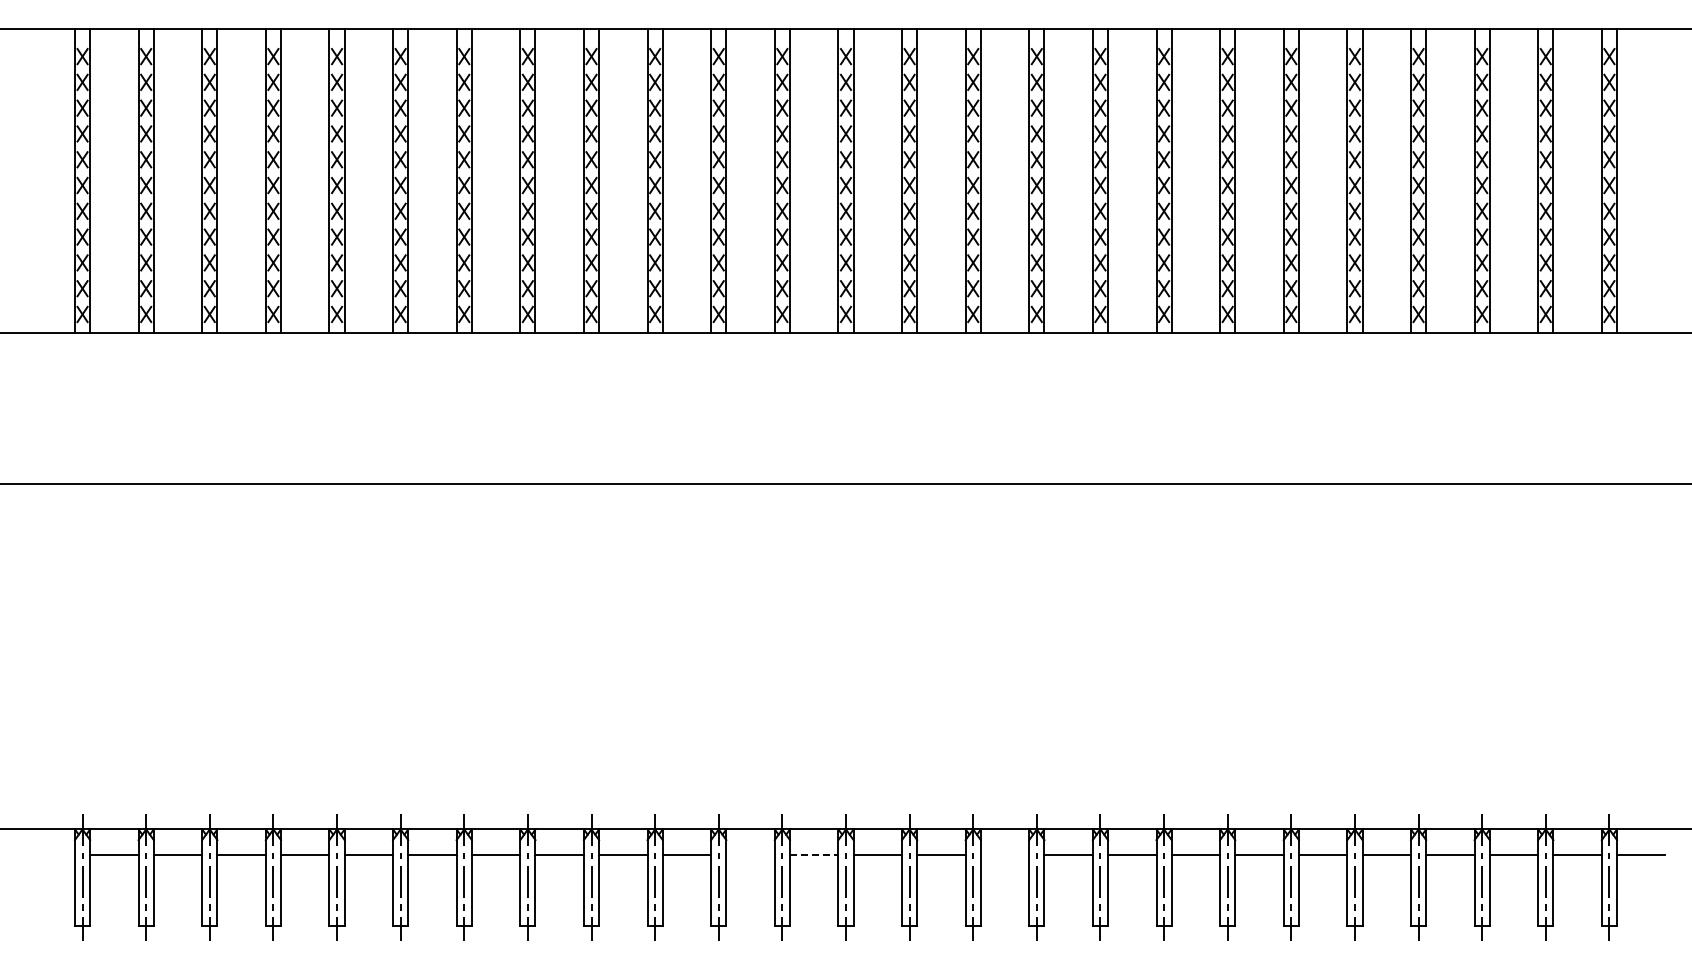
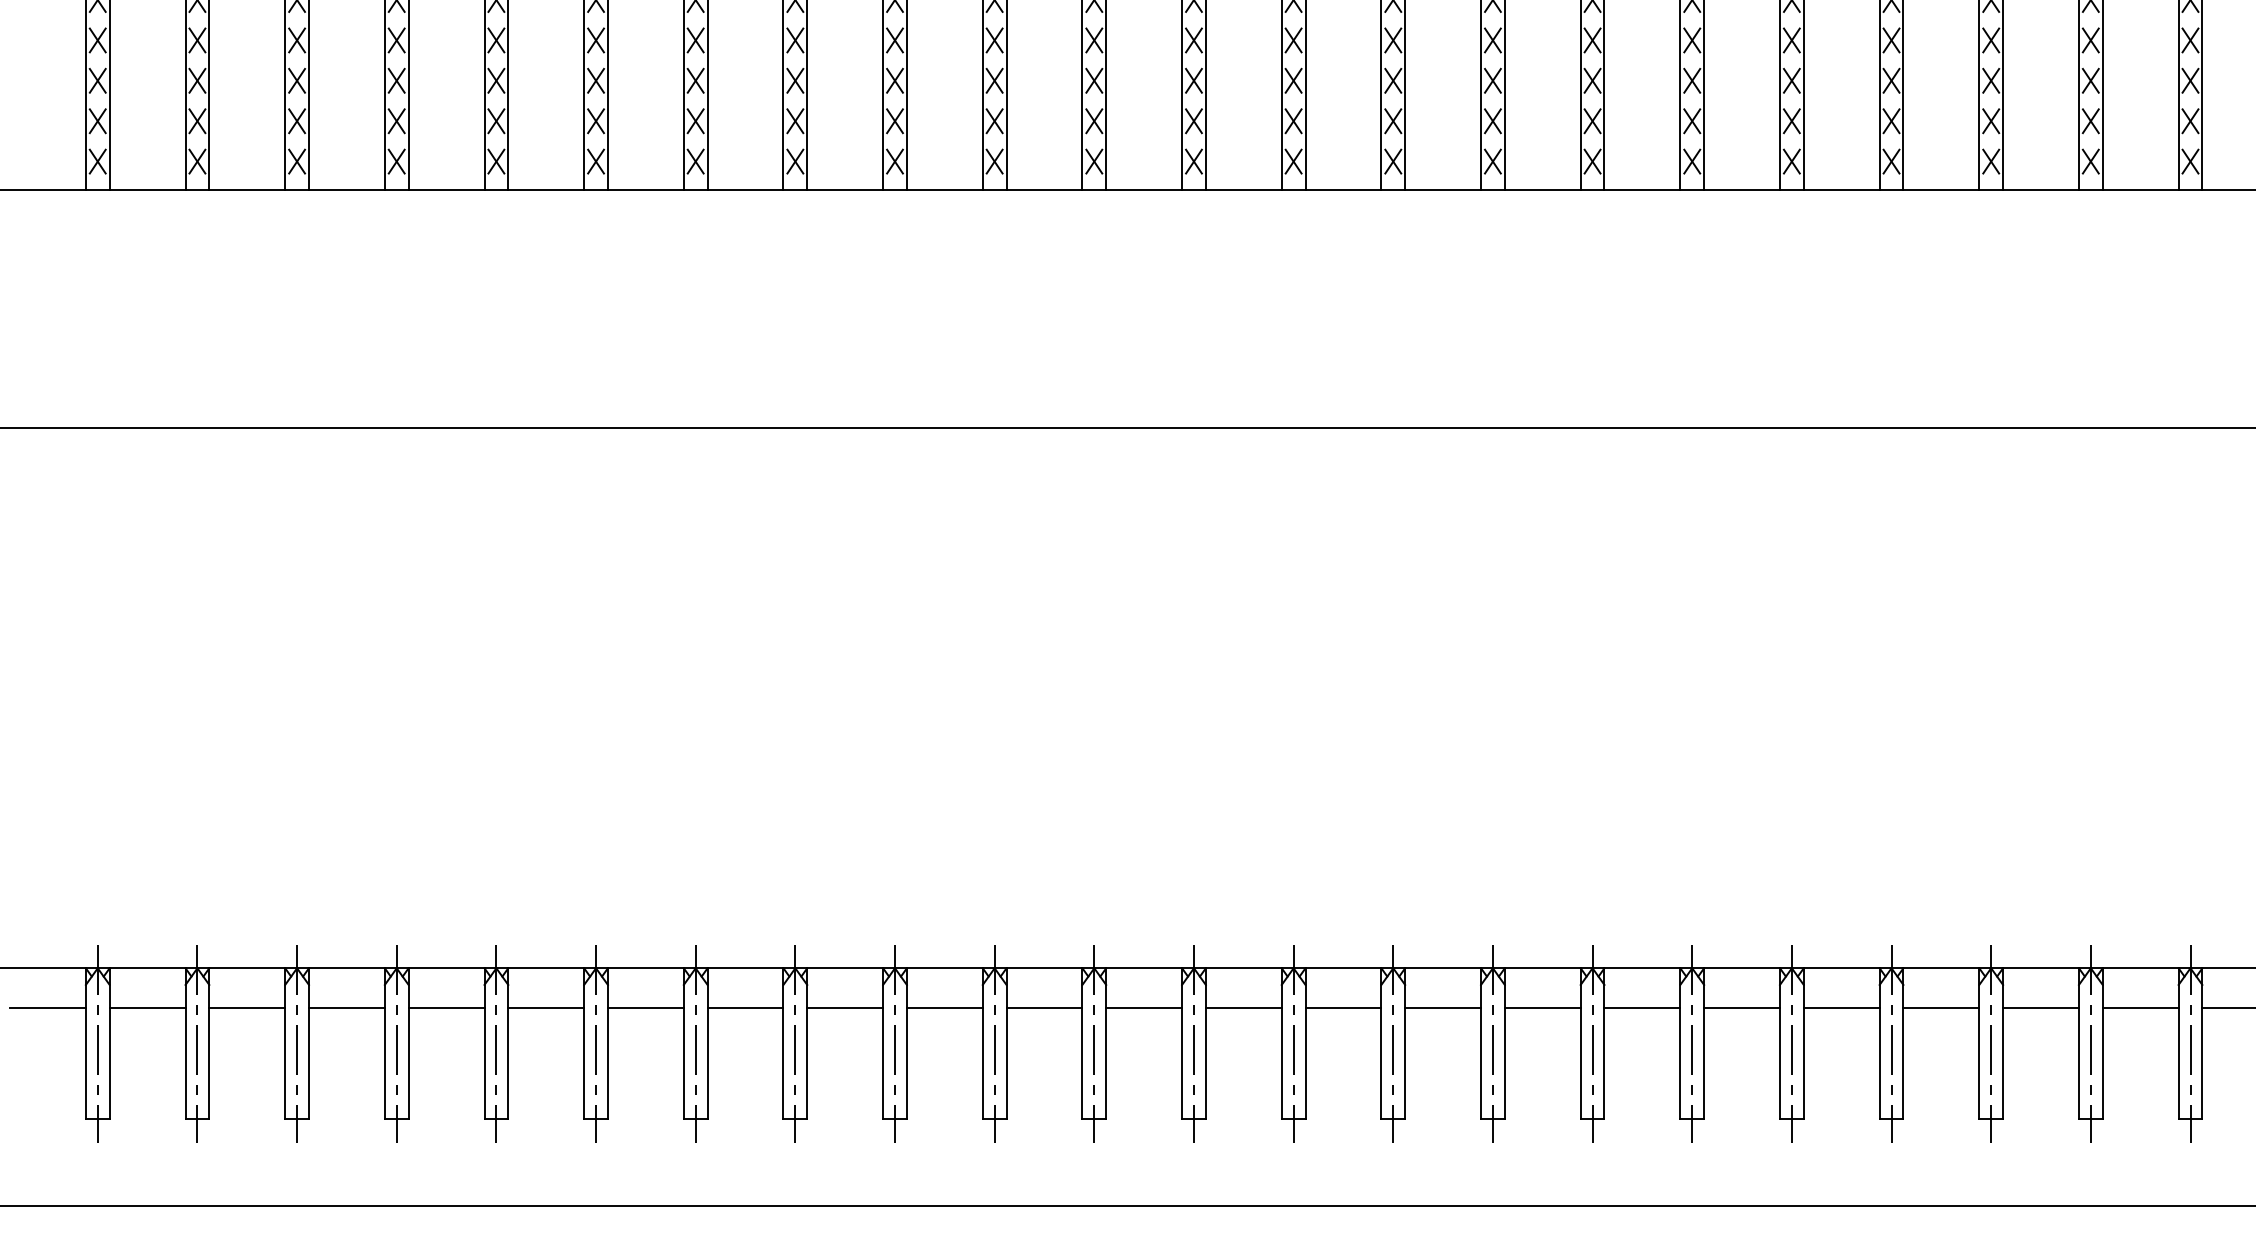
line: (50, 854) -> (47, 1007), added
line: (750, 854) -> (1144, 1007), added
line: (814, 854) -> (1244, 1007), dashed -> solid
line: (1004, 854) -> (1541, 1007), added

